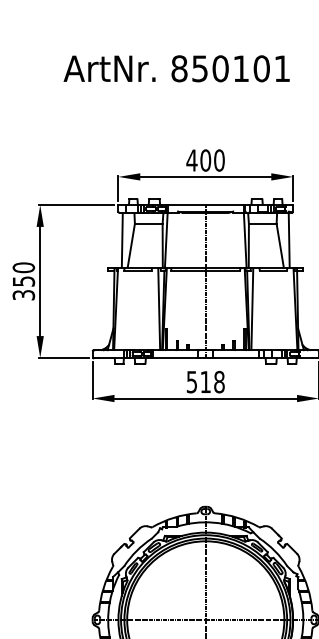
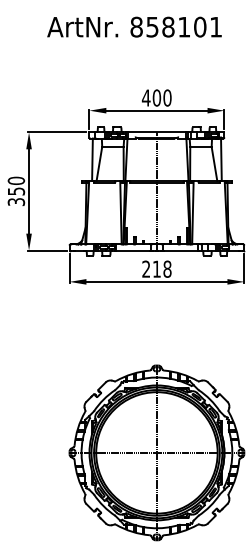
text: (220, 69) -> (168, 27), 850101 -> 858101
text: (192, 381) -> (146, 268), 518 -> 218

